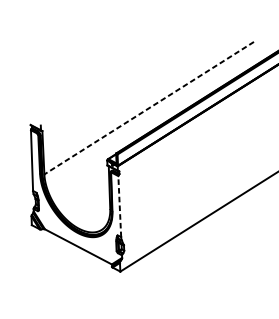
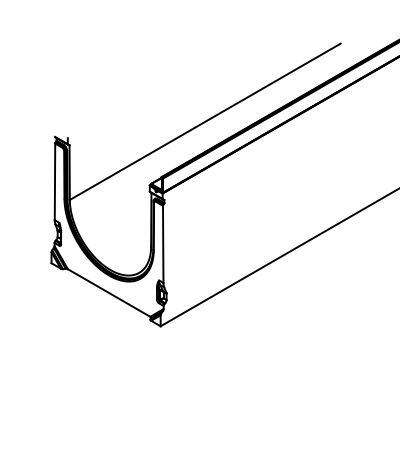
line: (148, 108) -> (204, 122), dashed -> solid
line: (119, 206) -> (163, 244), dashed -> solid

